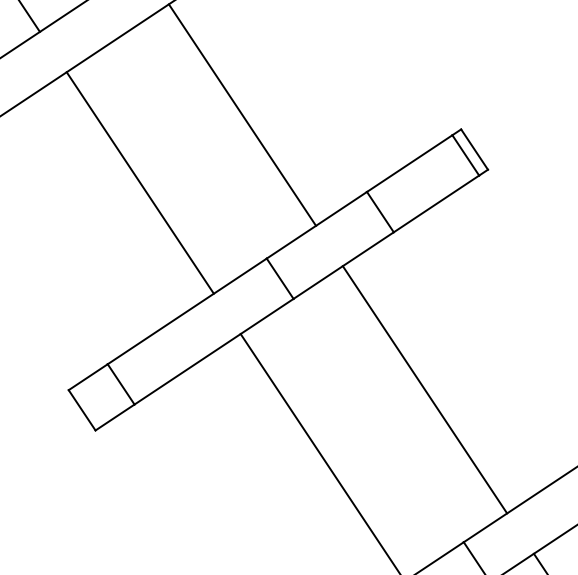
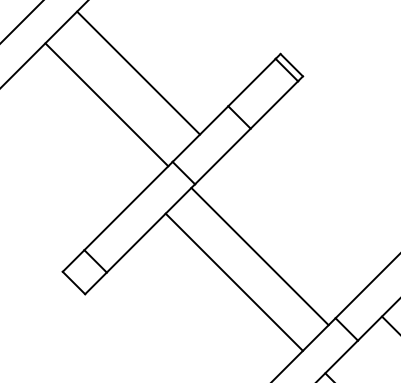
line: (139, 182) -> (106, 104), moved
line: (424, 389) -> (259, 256), moved

